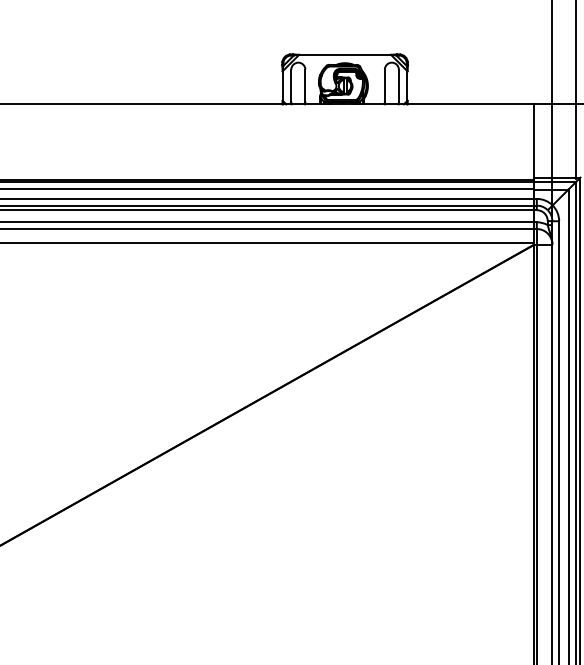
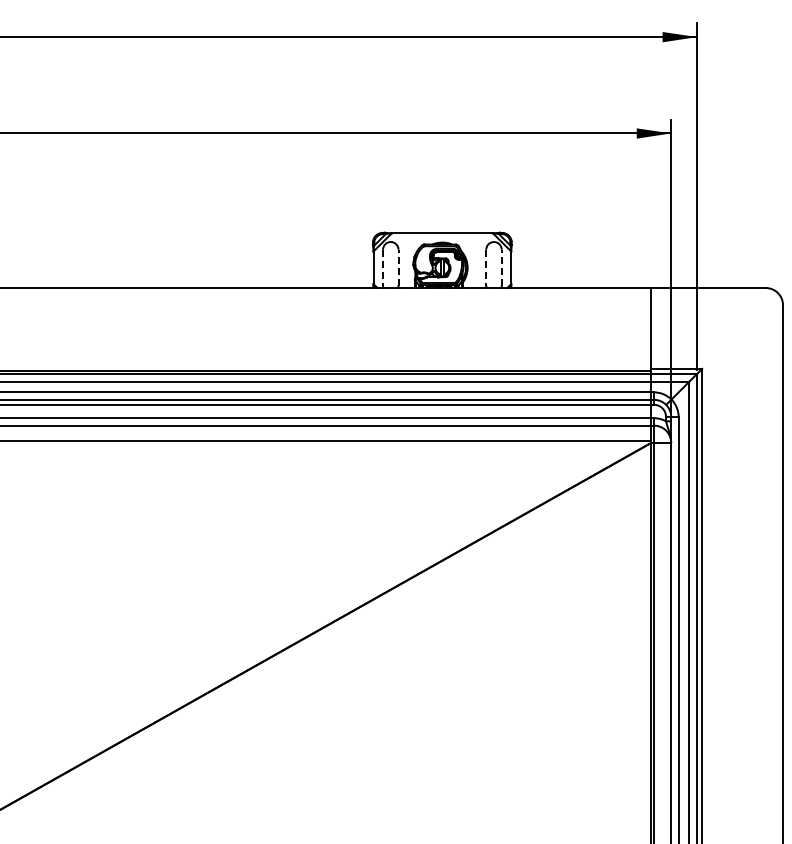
line: (305, 85) -> (398, 267), solid -> dashed
line: (398, 85) -> (501, 267), solid -> dashed
line: (291, 86) -> (383, 268), solid -> dashed
line: (385, 86) -> (486, 268), solid -> dashed

